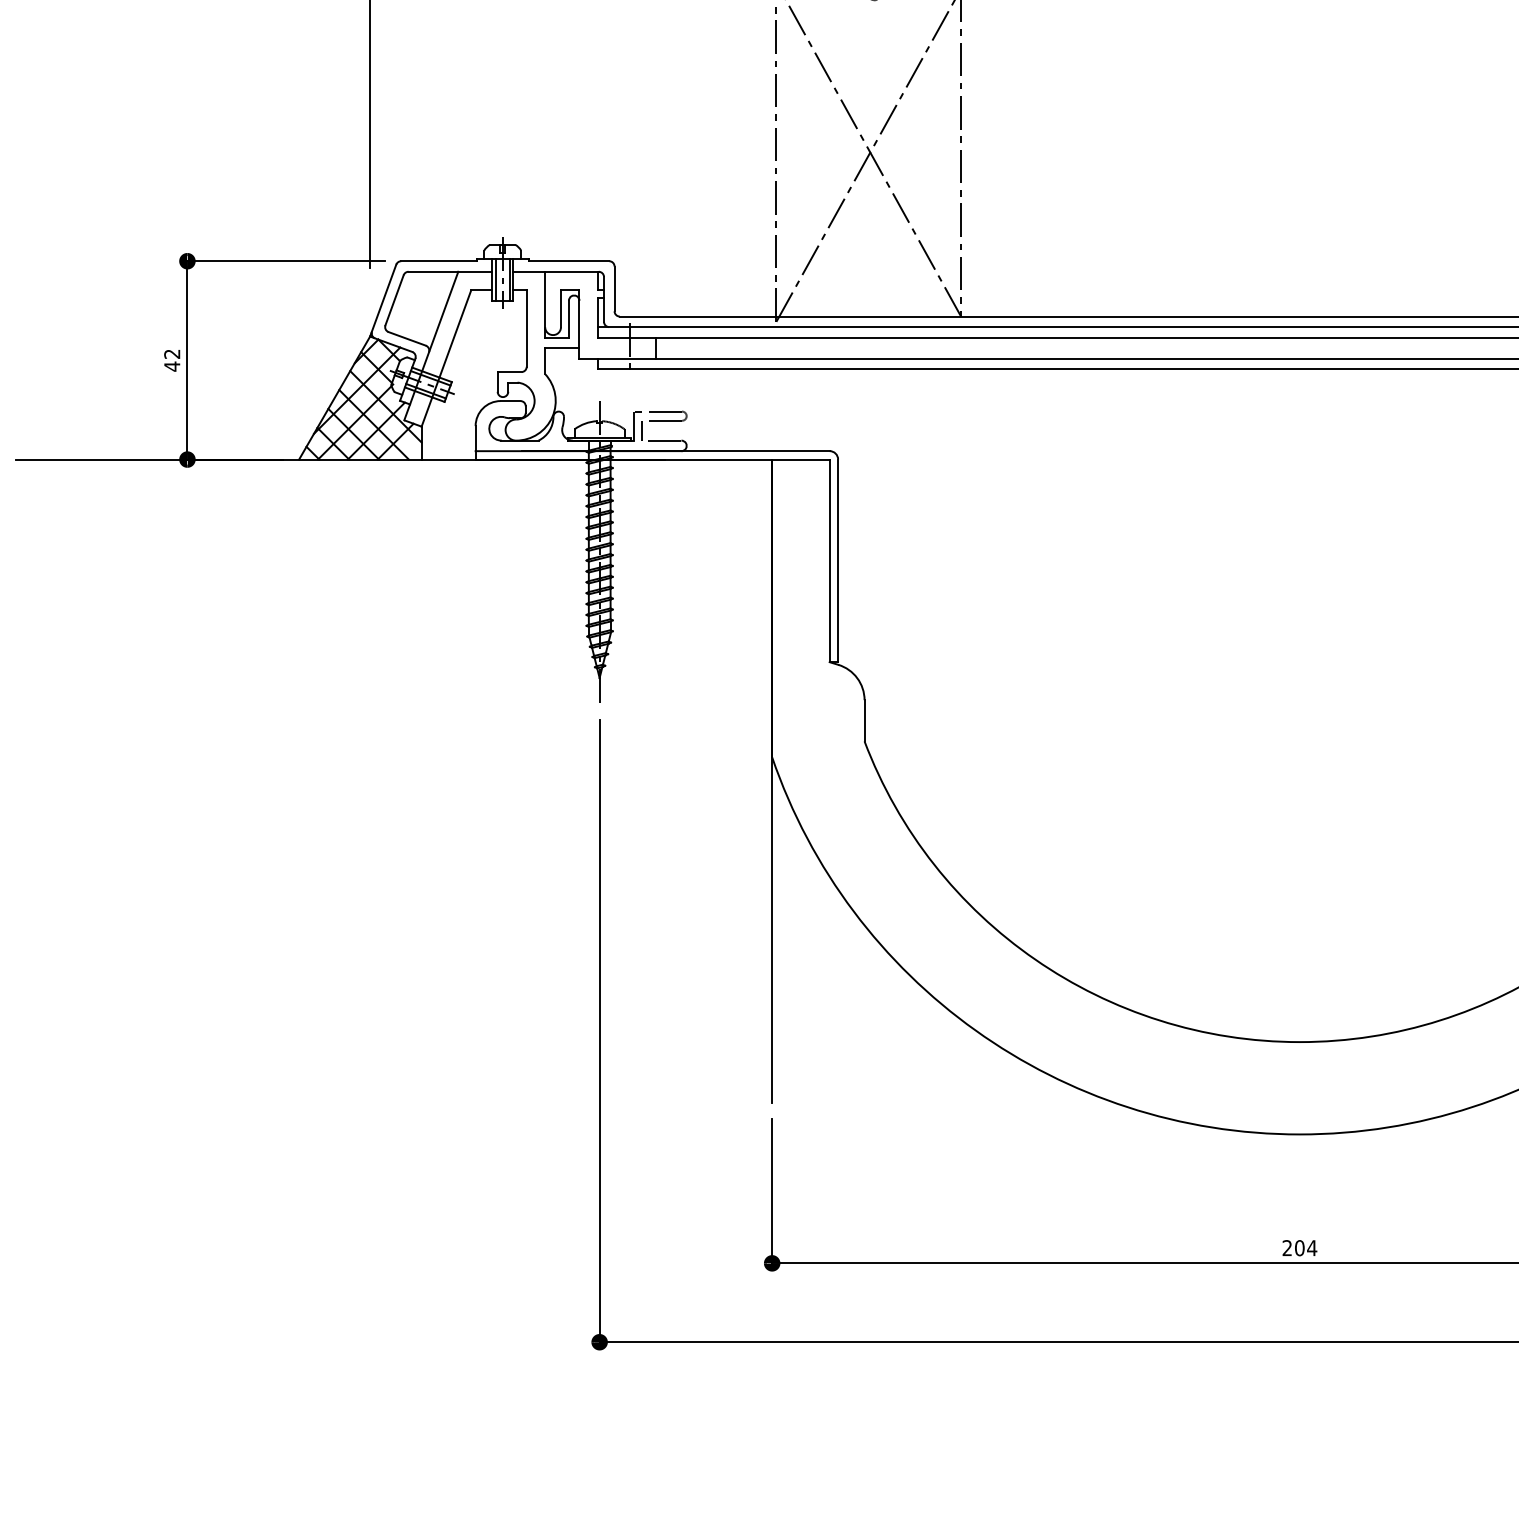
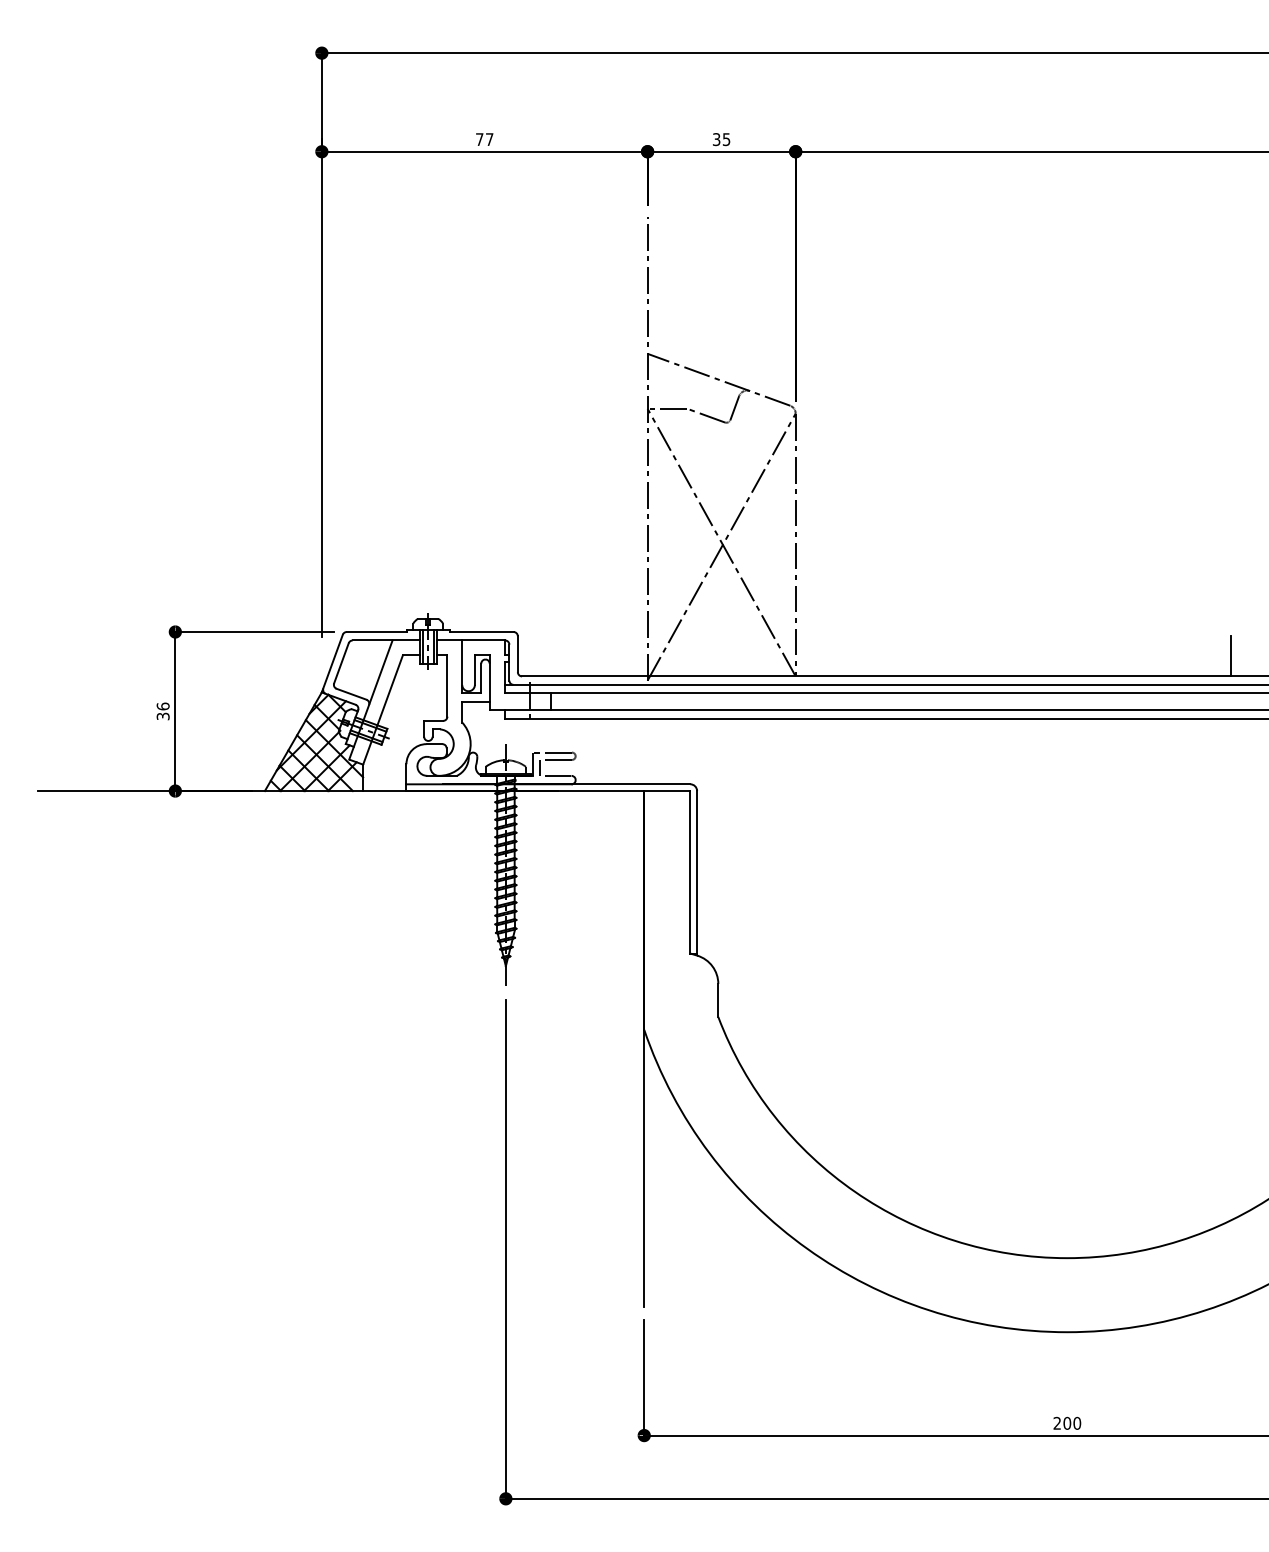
line: (1503, 291) -> (1230, 656), added
text: (171, 360) -> (162, 711), 42 -> 36
text: (1312, 1247) -> (1077, 1422), 204 -> 200

